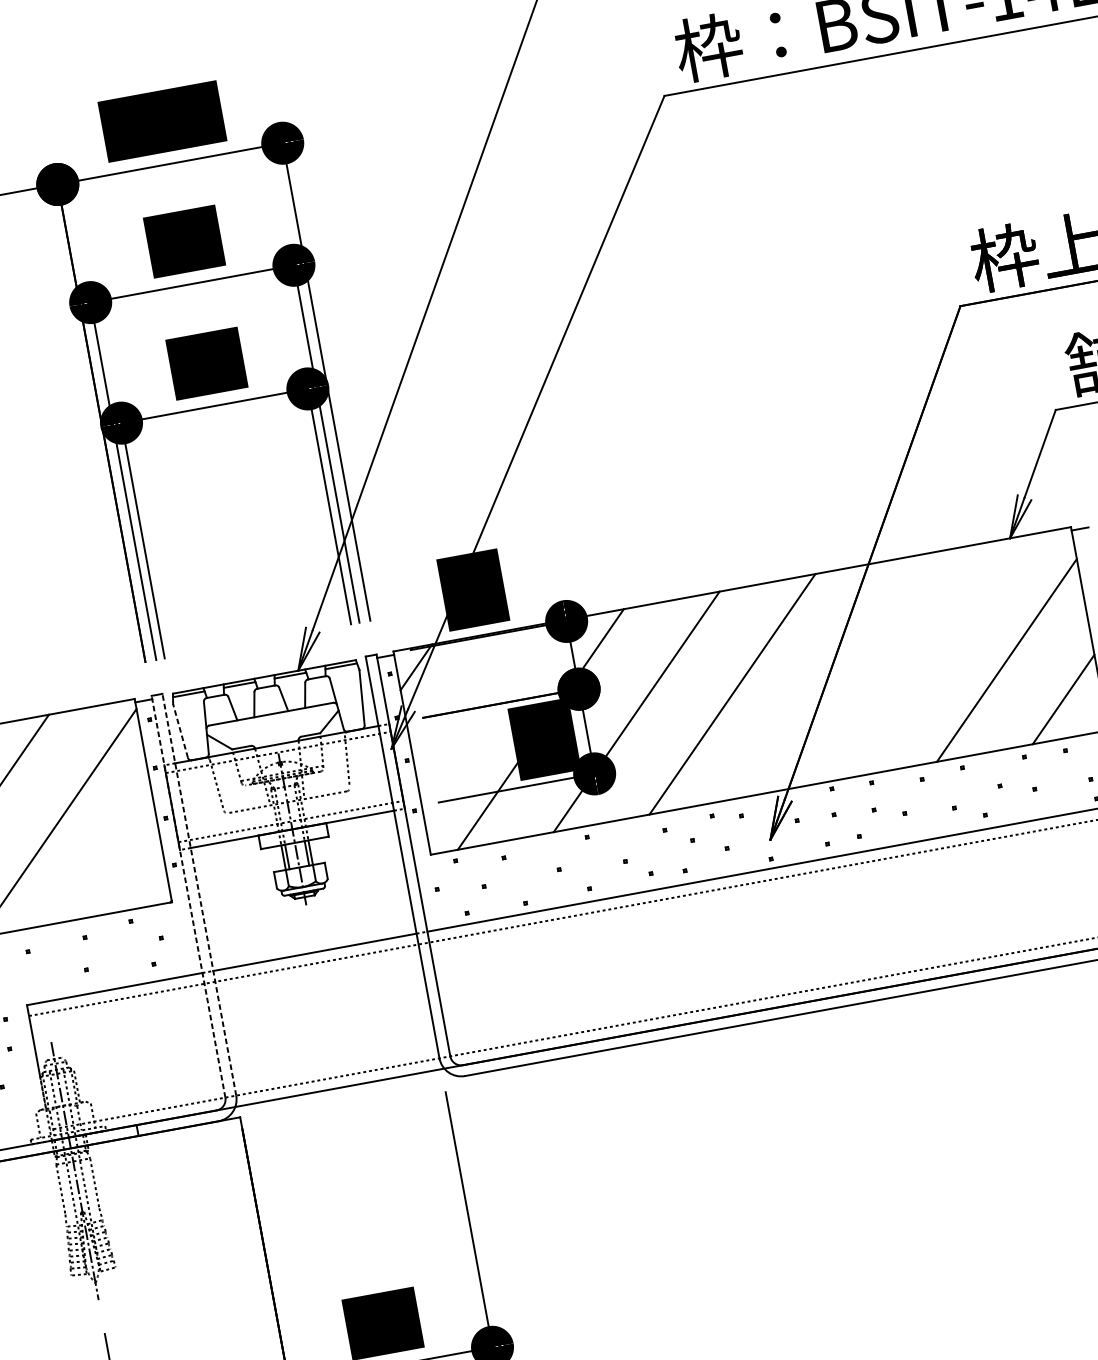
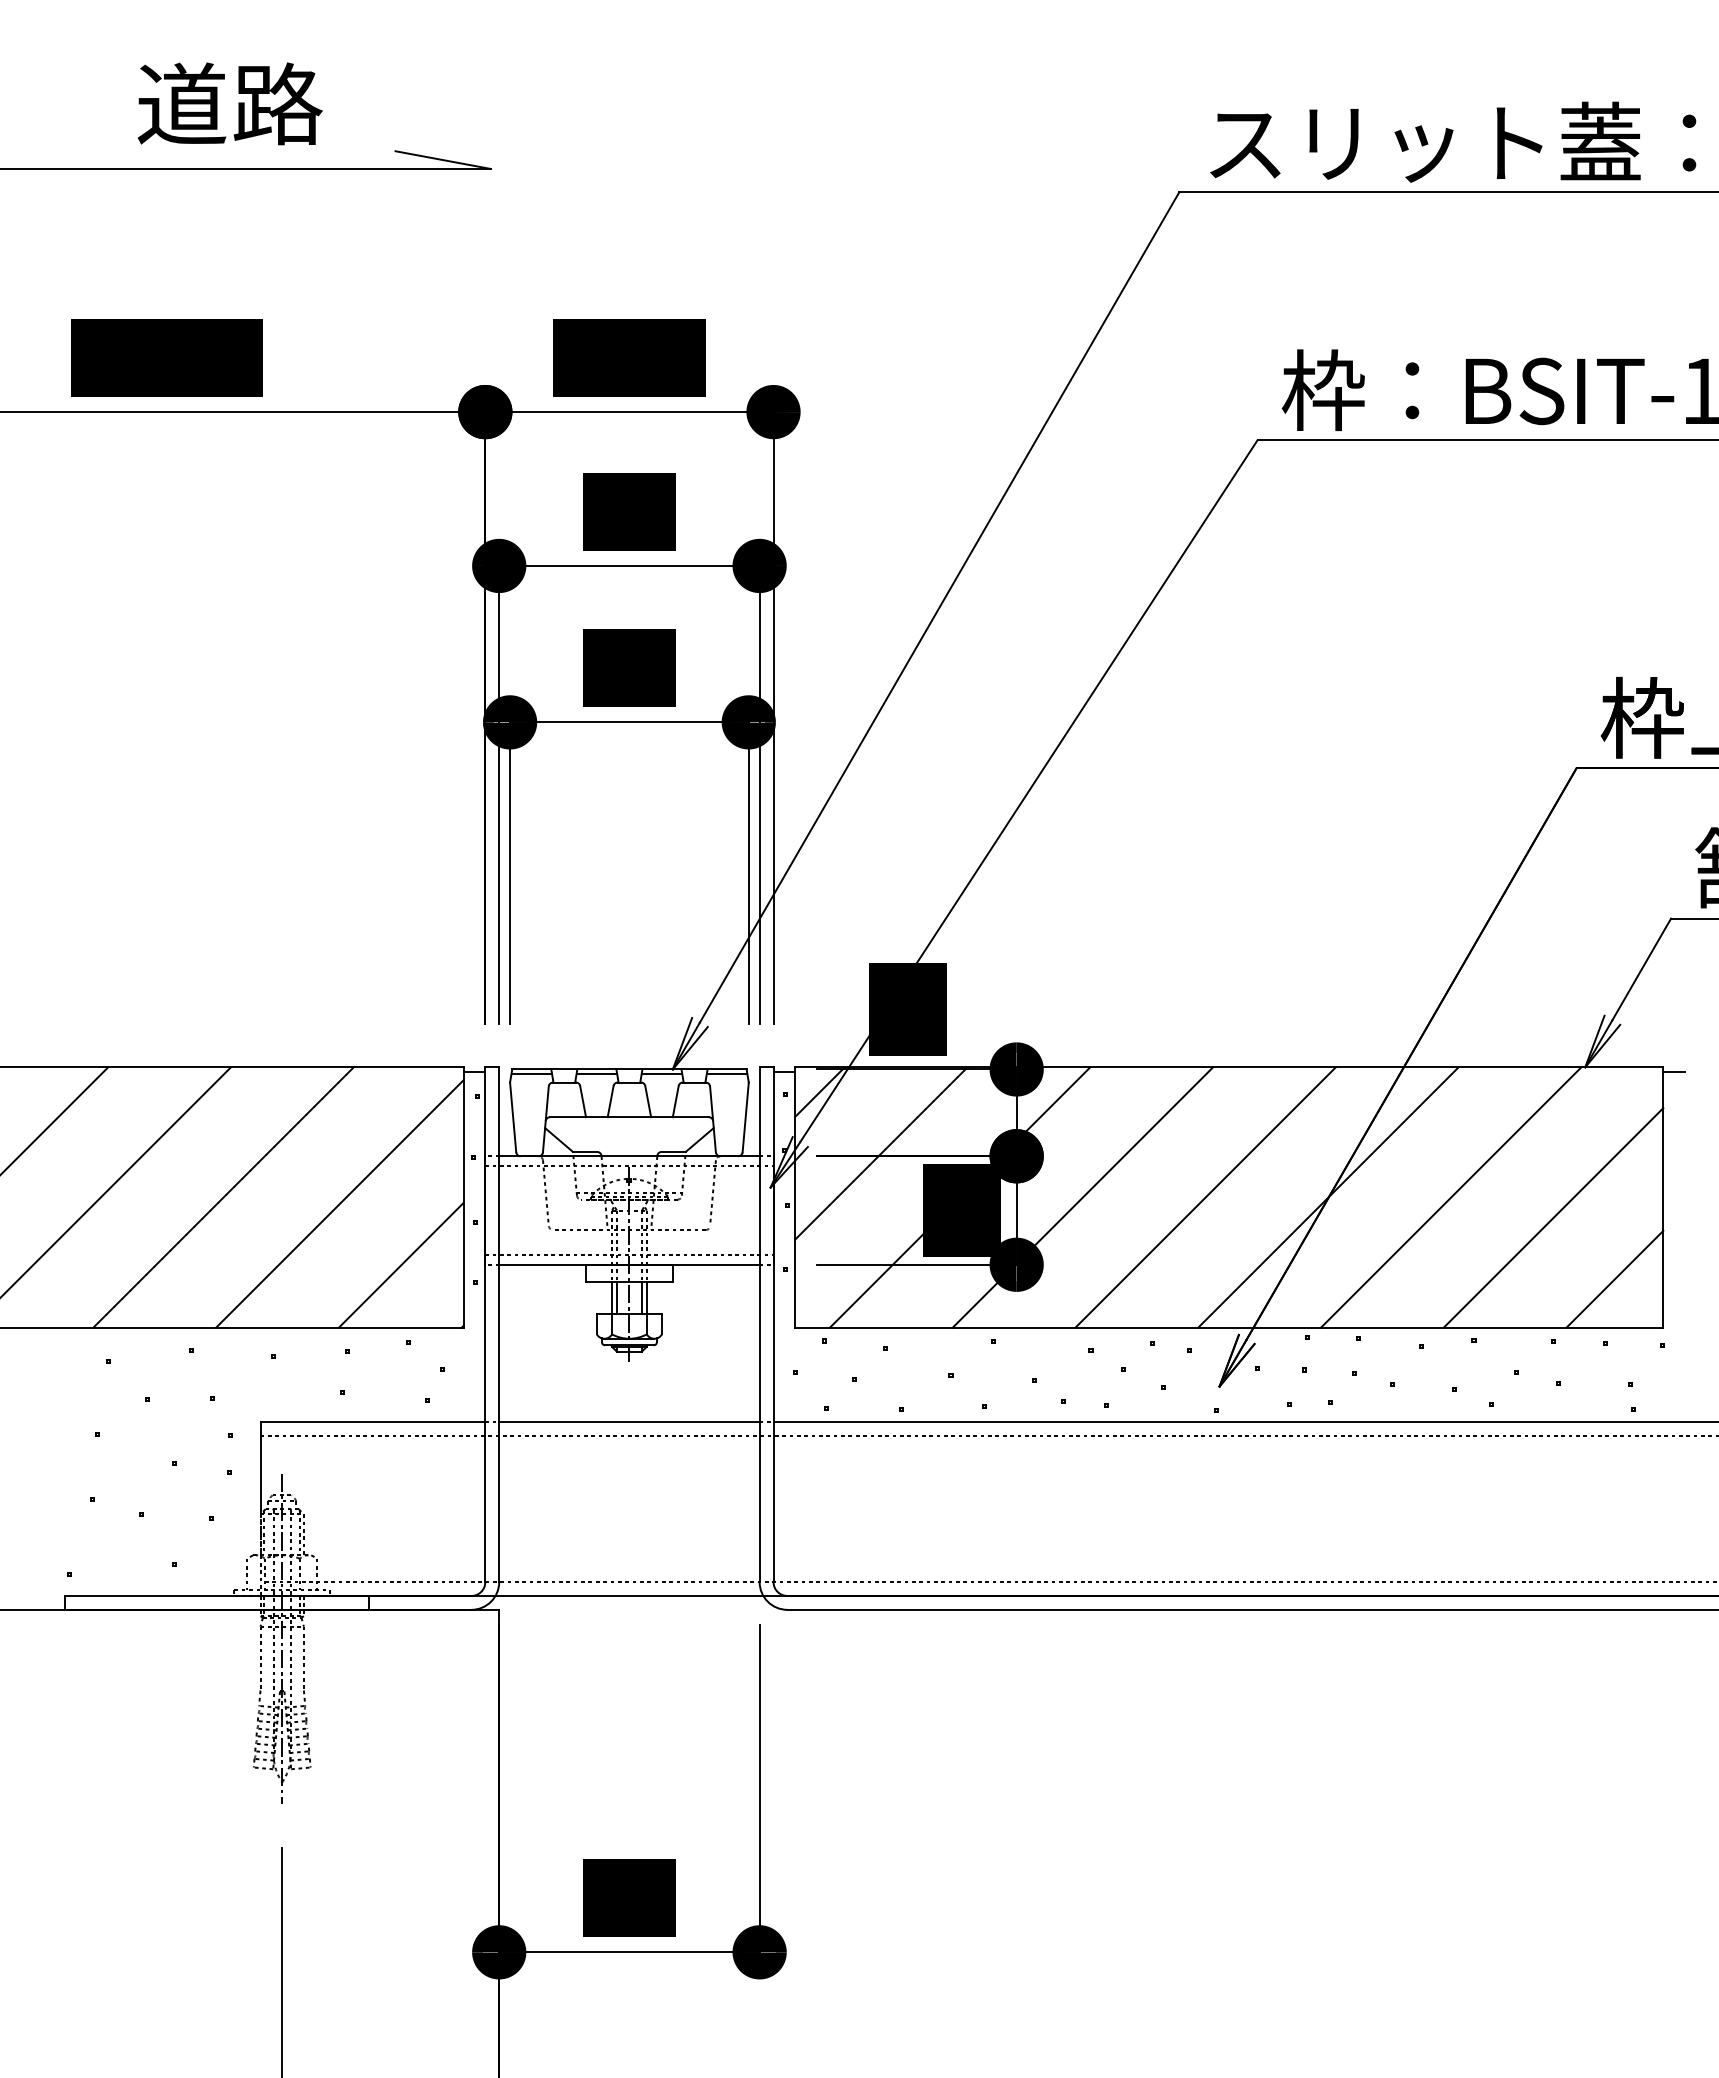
line: (923, 659) -> (1450, 1197), added
line: (828, 676) -> (1328, 1197), added
line: (473, 706) -> (881, 1153), added
line: (180, 730) -> (513, 1116), dashed -> solid
line: (113, 861) -> (400, 1264), added
line: (199, 894) -> (499, 1324), dashed -> solid
line: (188, 896) -> (485, 1324), dashed -> solid

